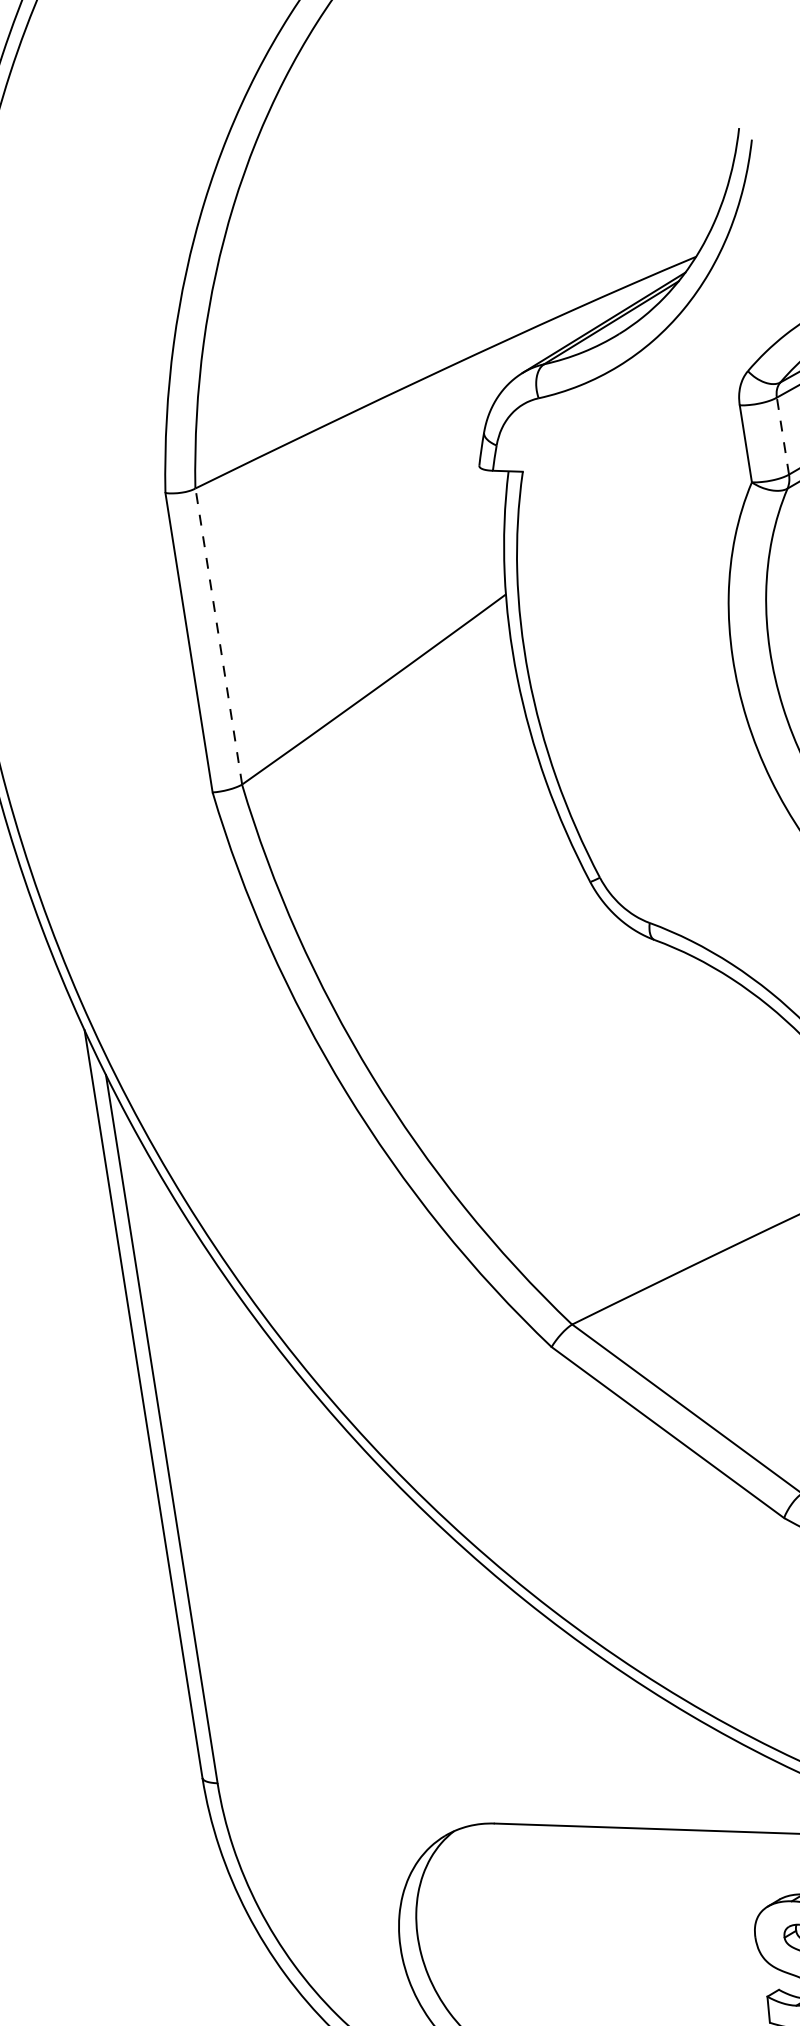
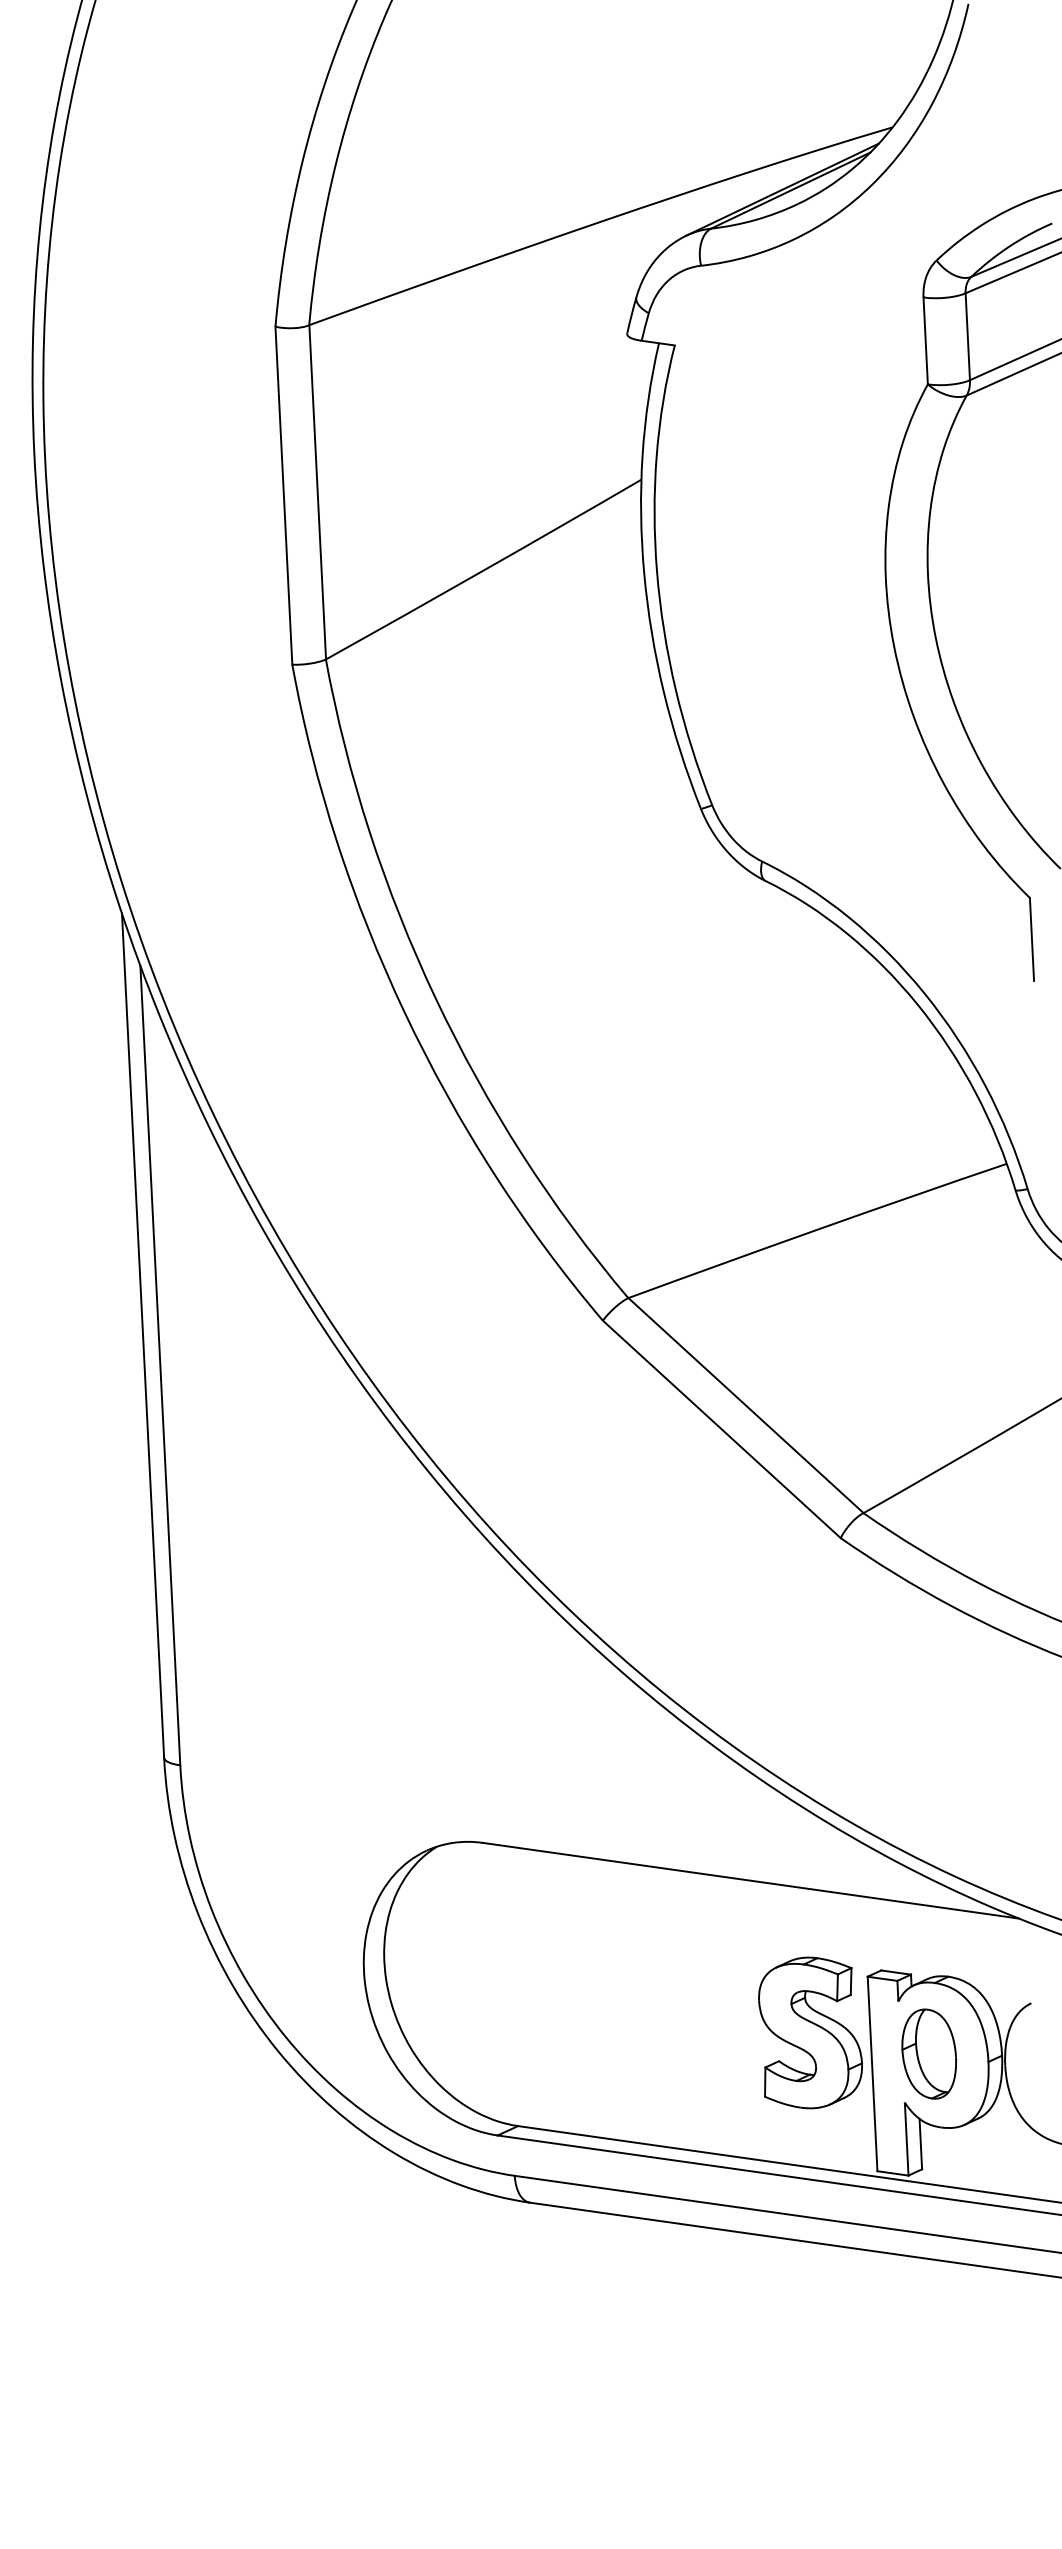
line: (782, 435) -> (967, 336), dashed -> solid
line: (218, 635) -> (317, 491), dashed -> solid

